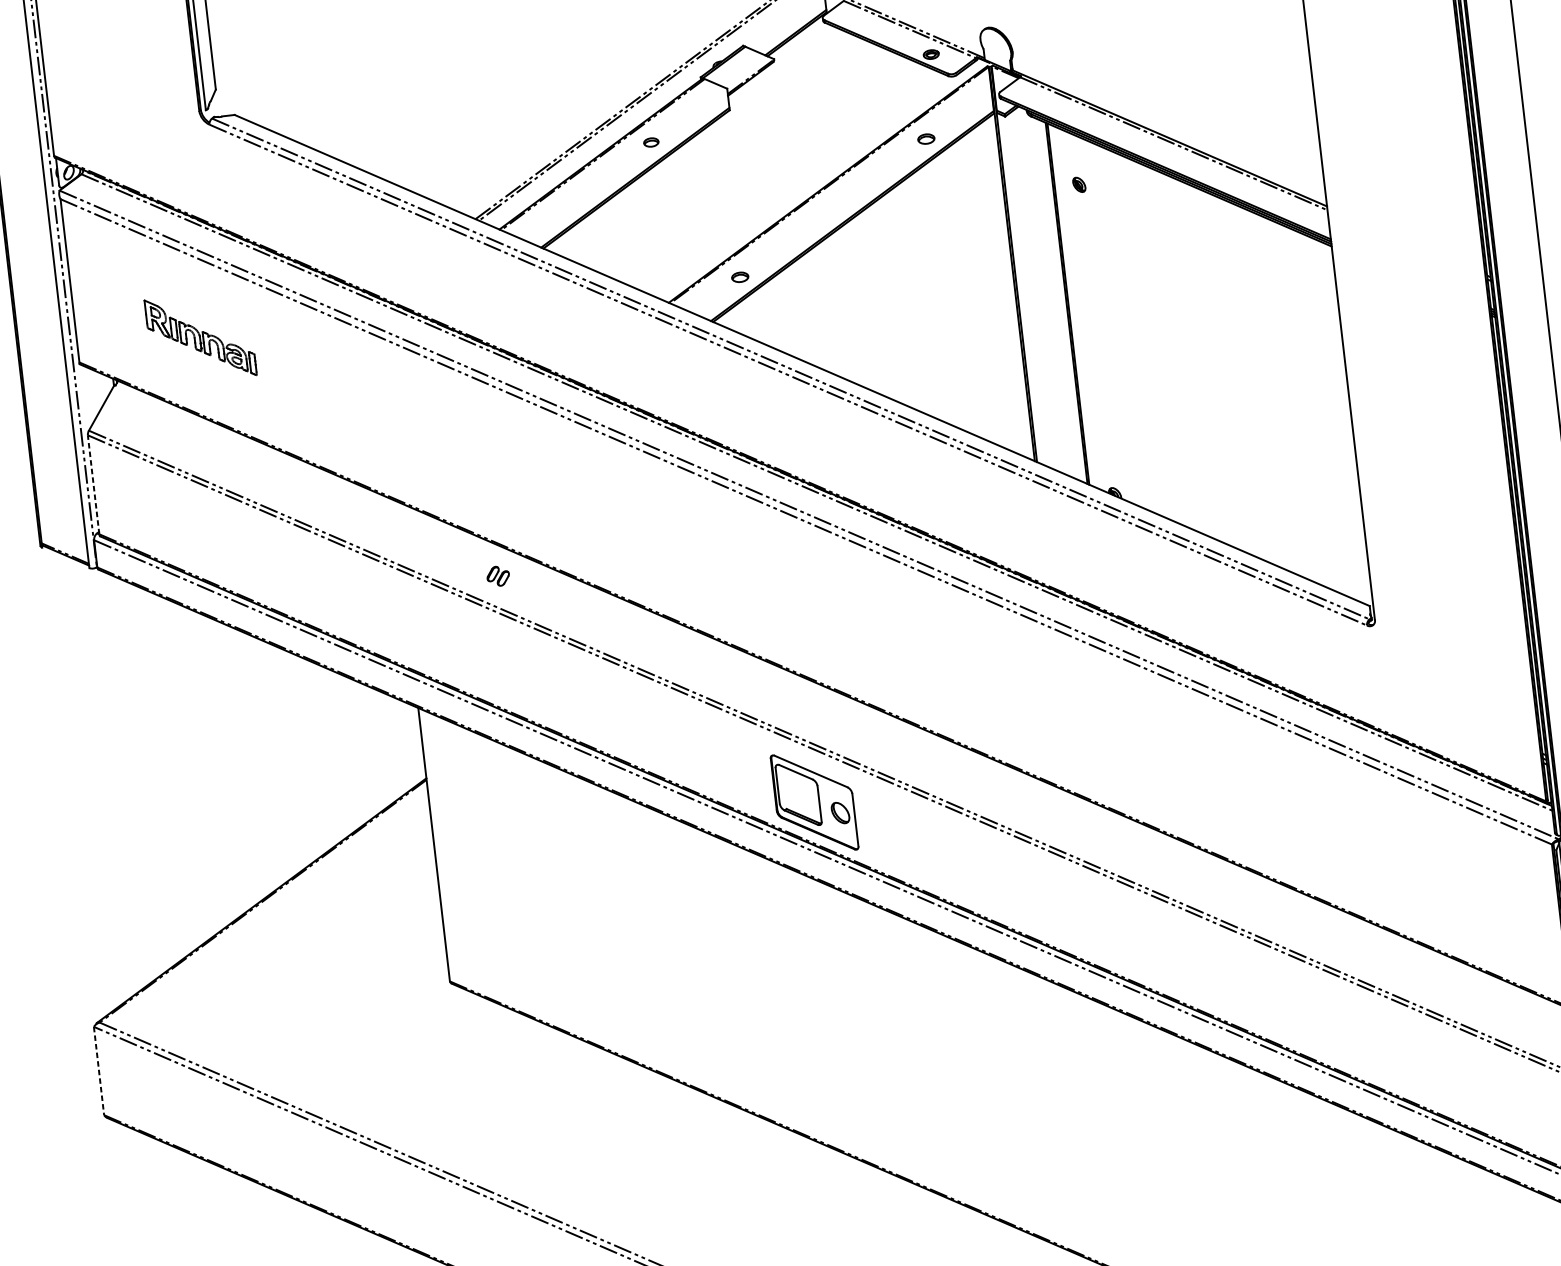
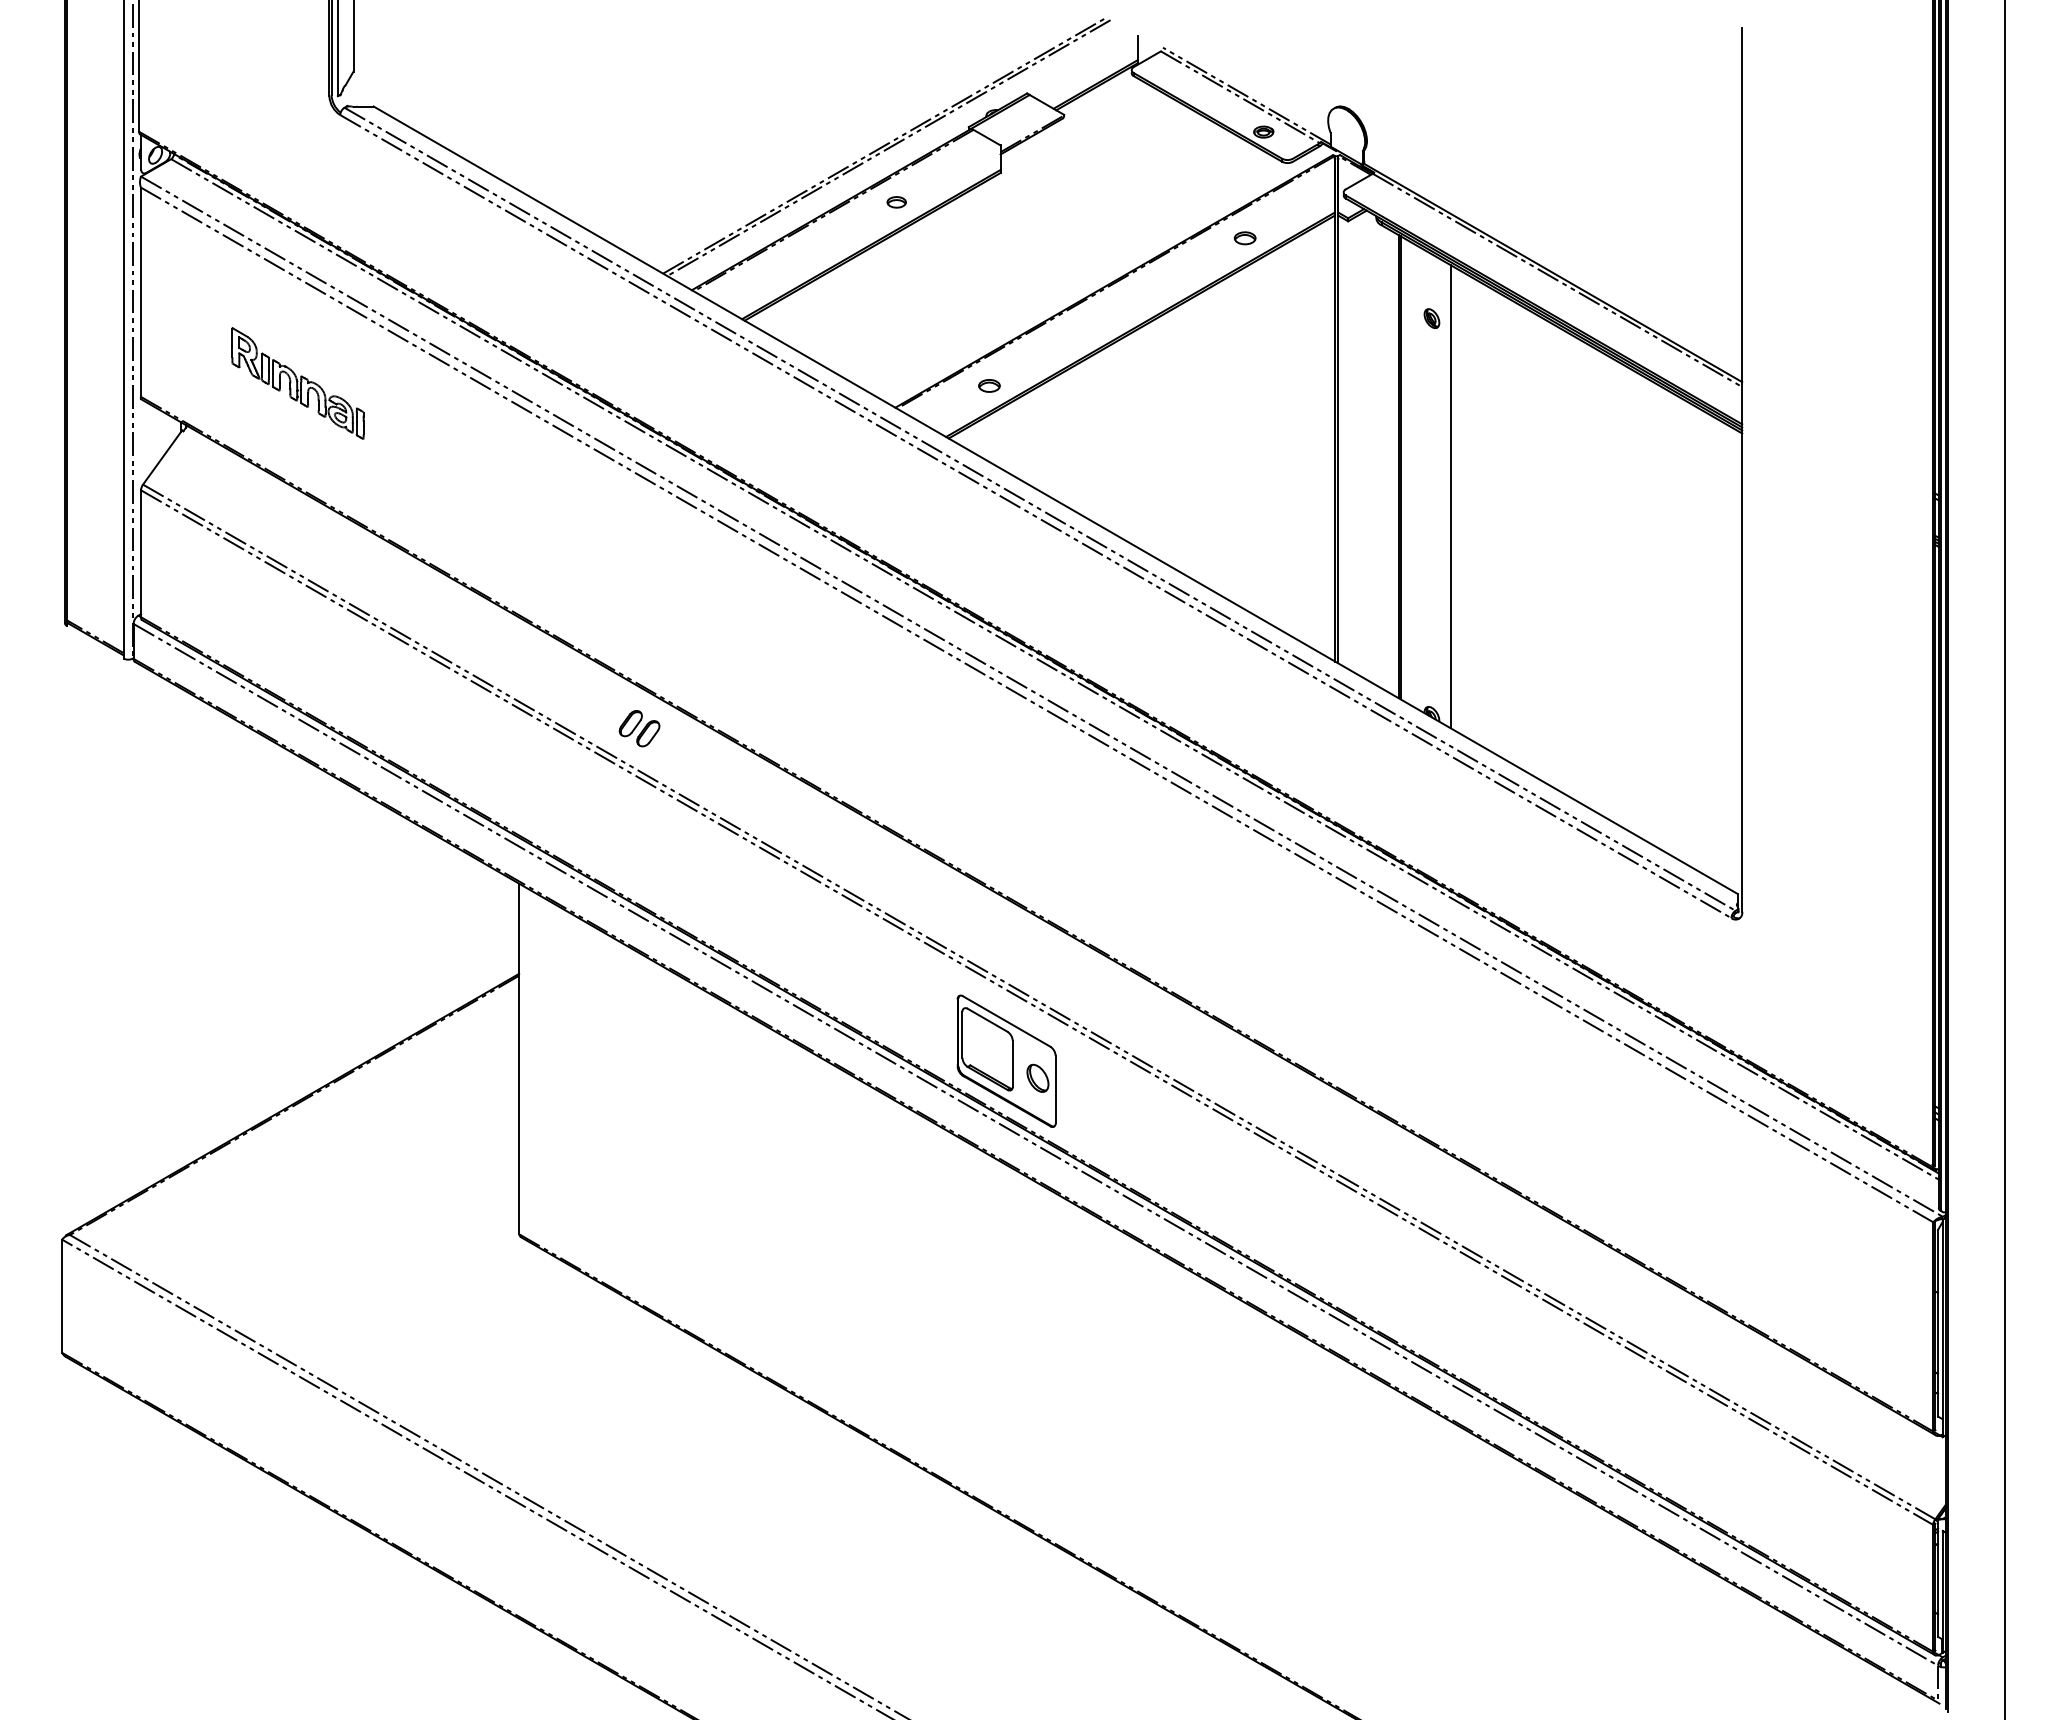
line: (1109, 321) -> (1450, 496), added
line: (93, 484) -> (141, 553), dashed -> solid
part: (498, 576) -> (639, 728), size x1.43
line: (99, 1071) -> (62, 1296), dashed -> solid

